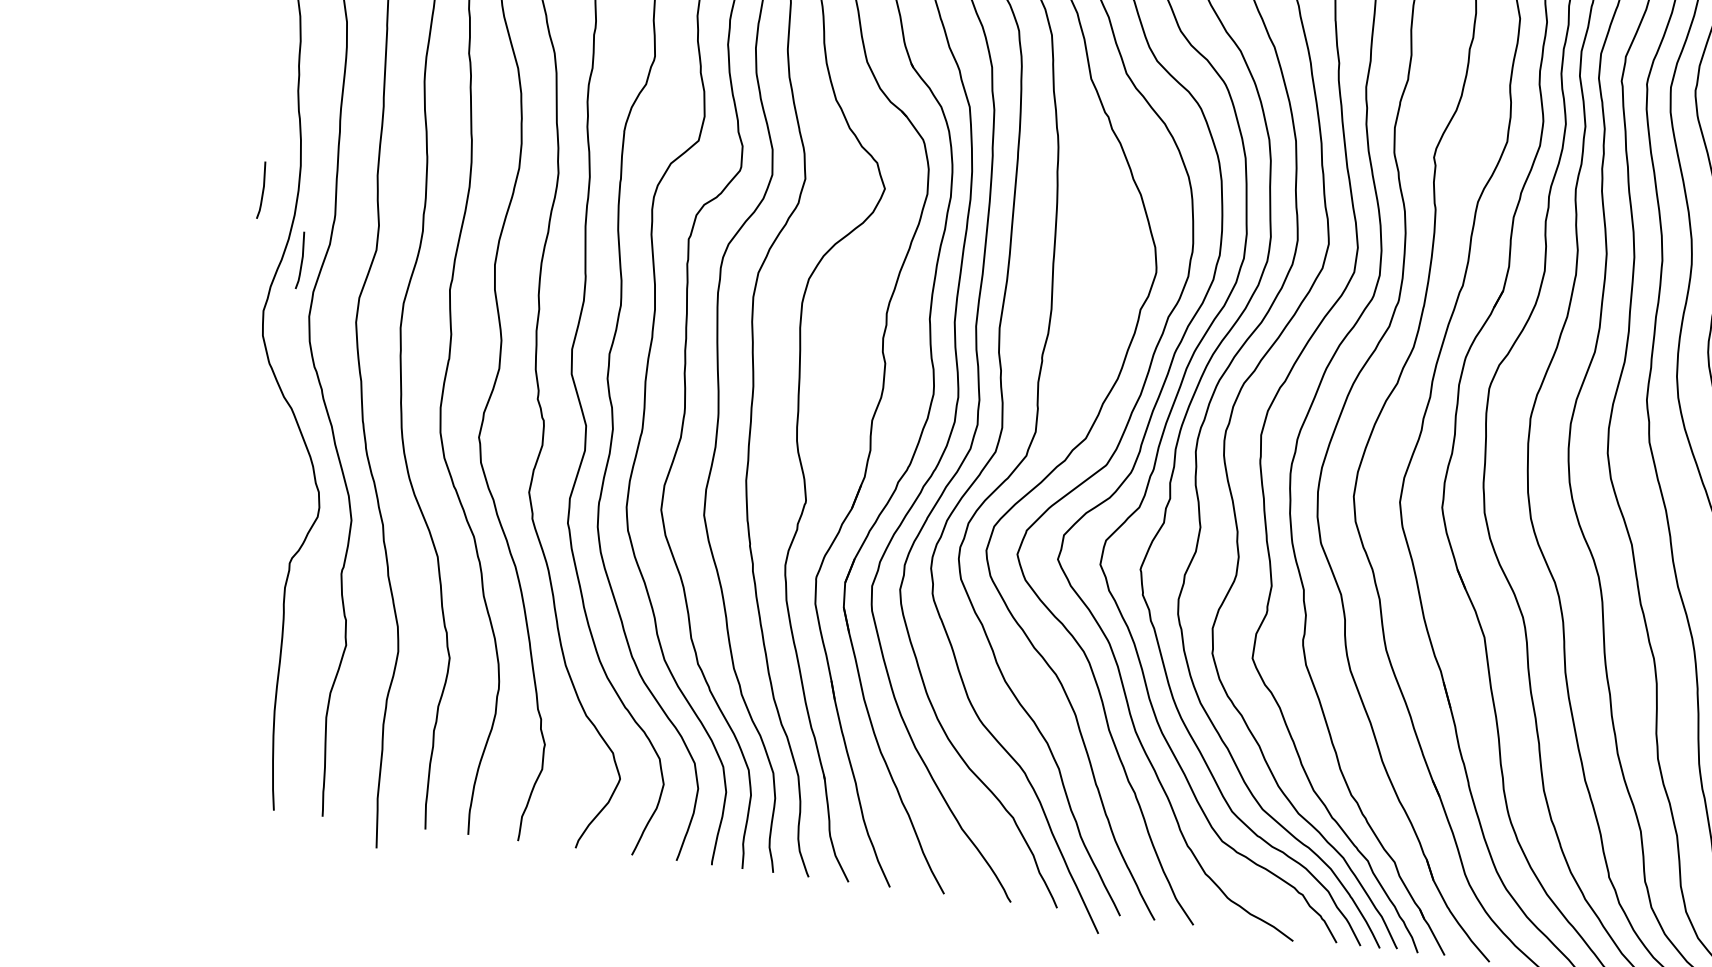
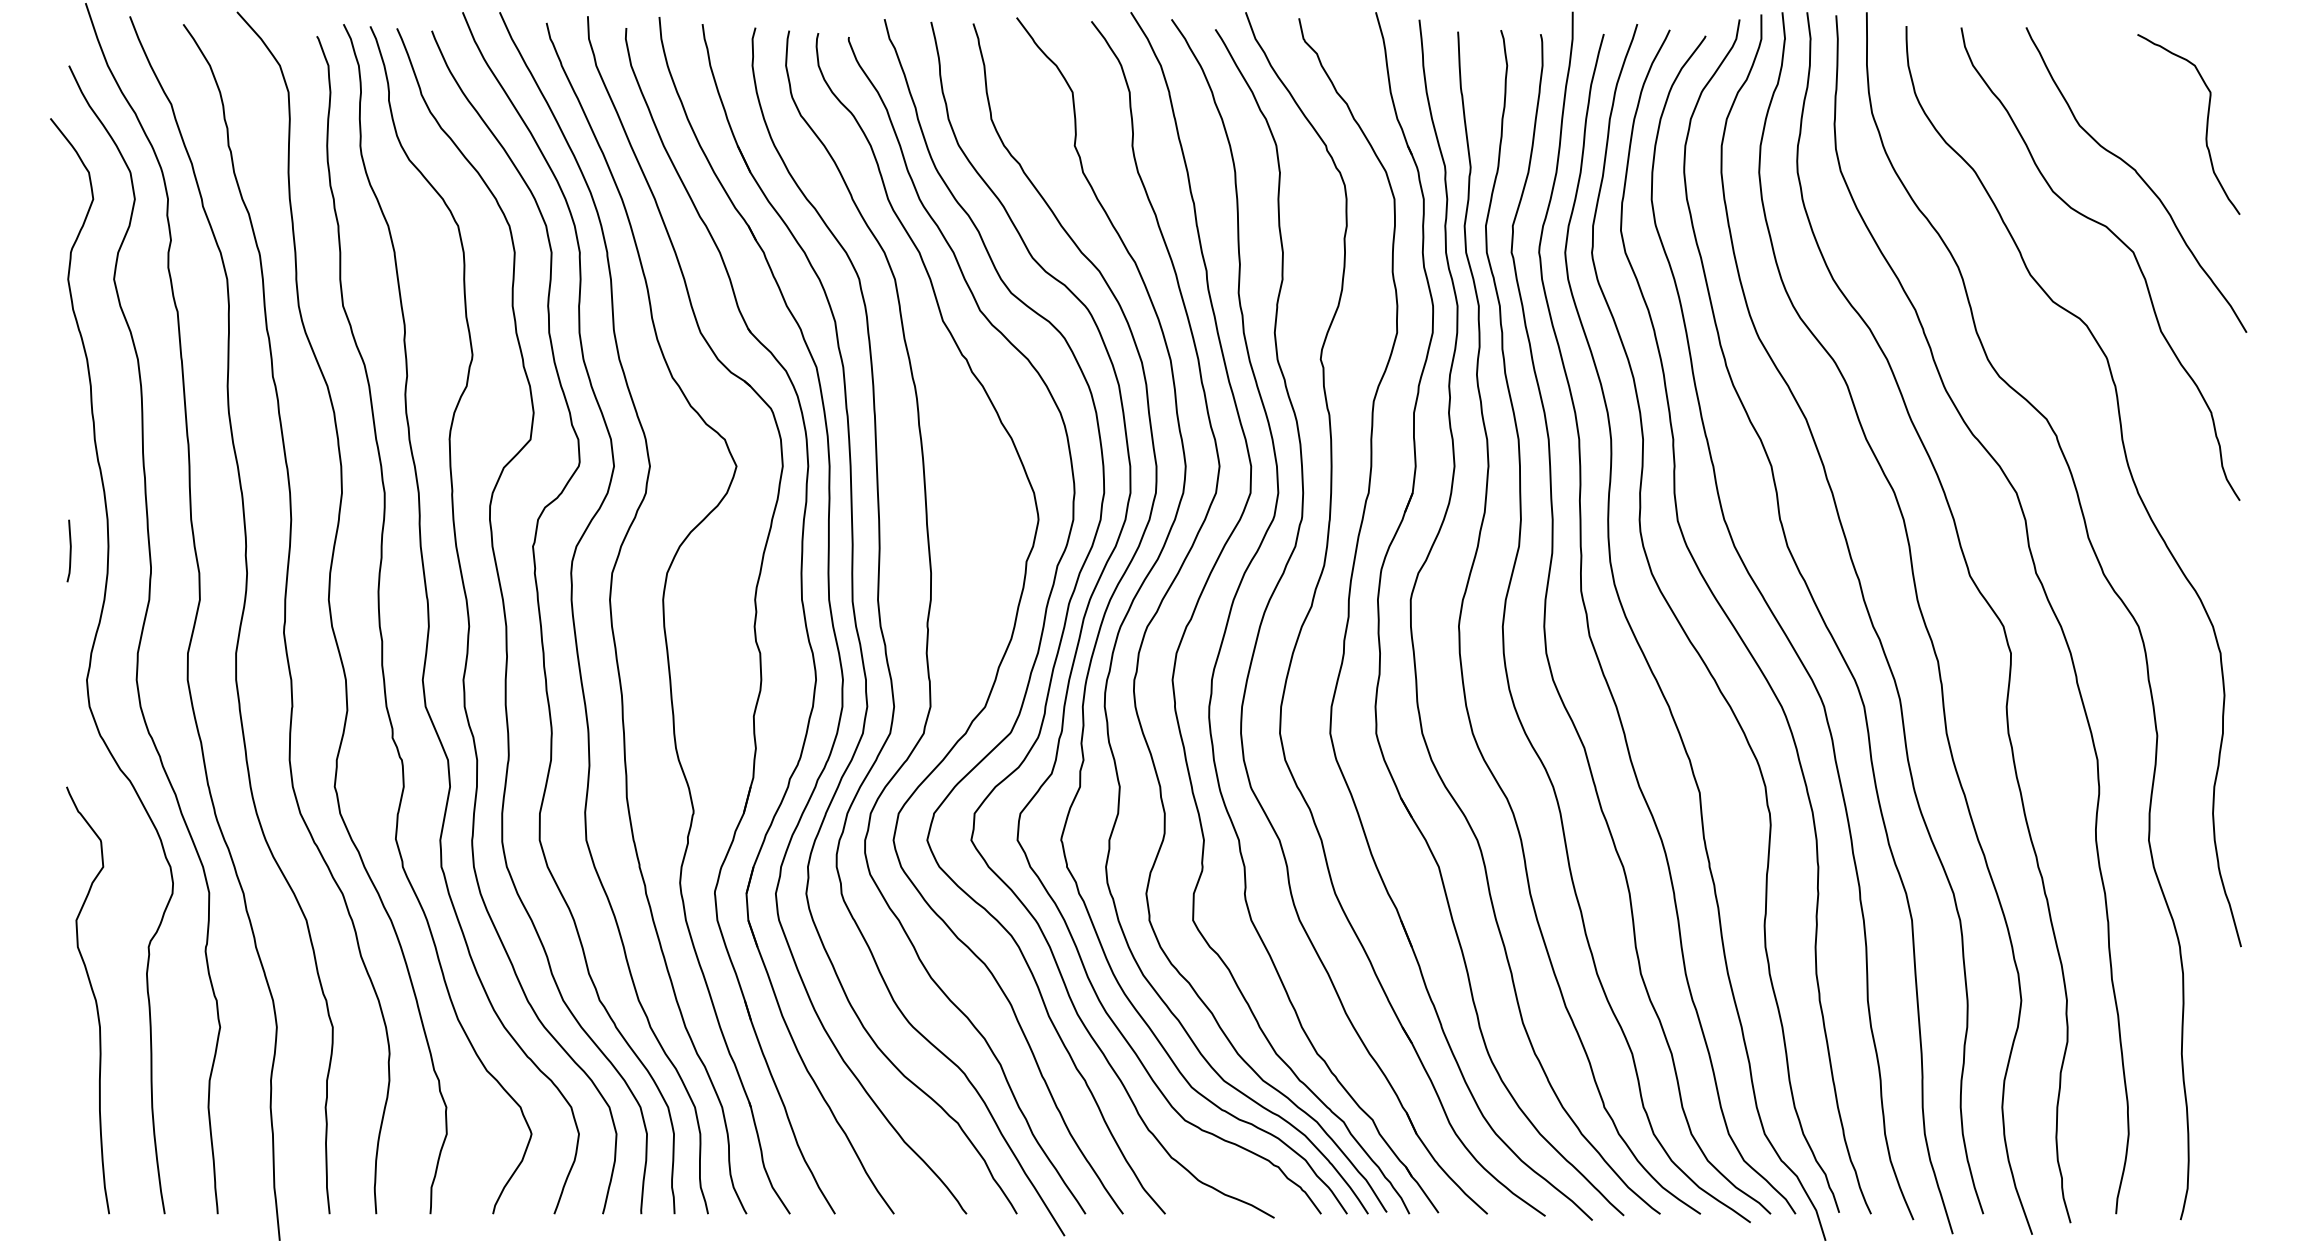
line: (301, 260) -> (120, 620), removed
curve: (233, 605) -> (94, 999), added

